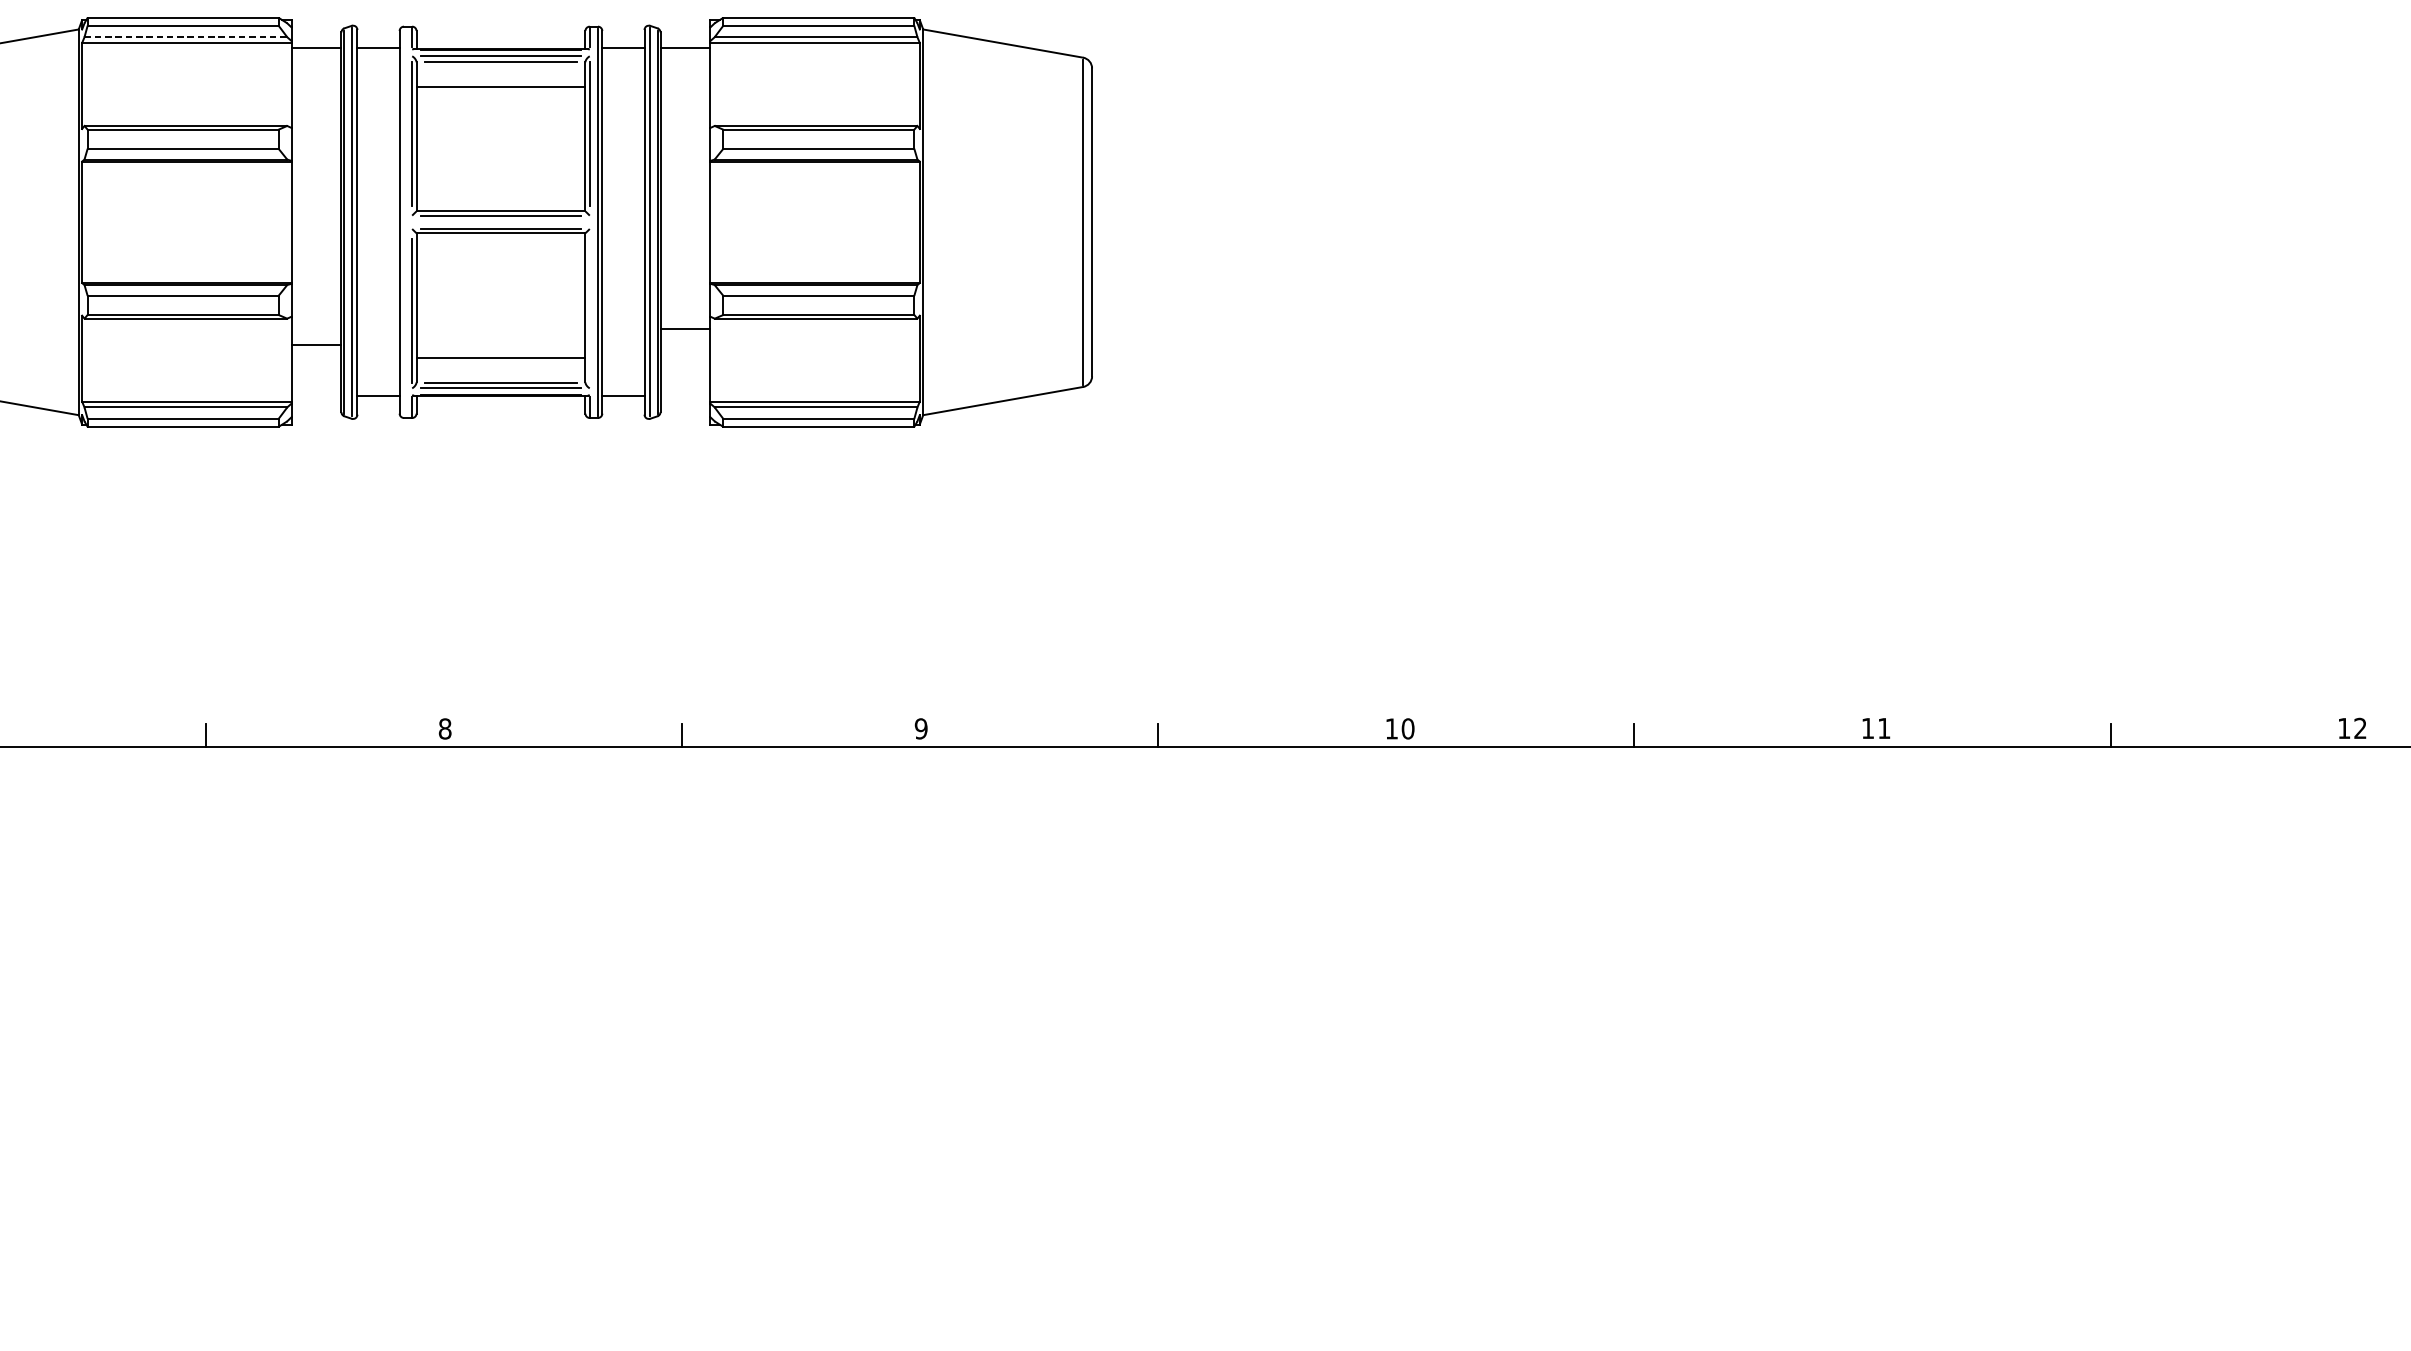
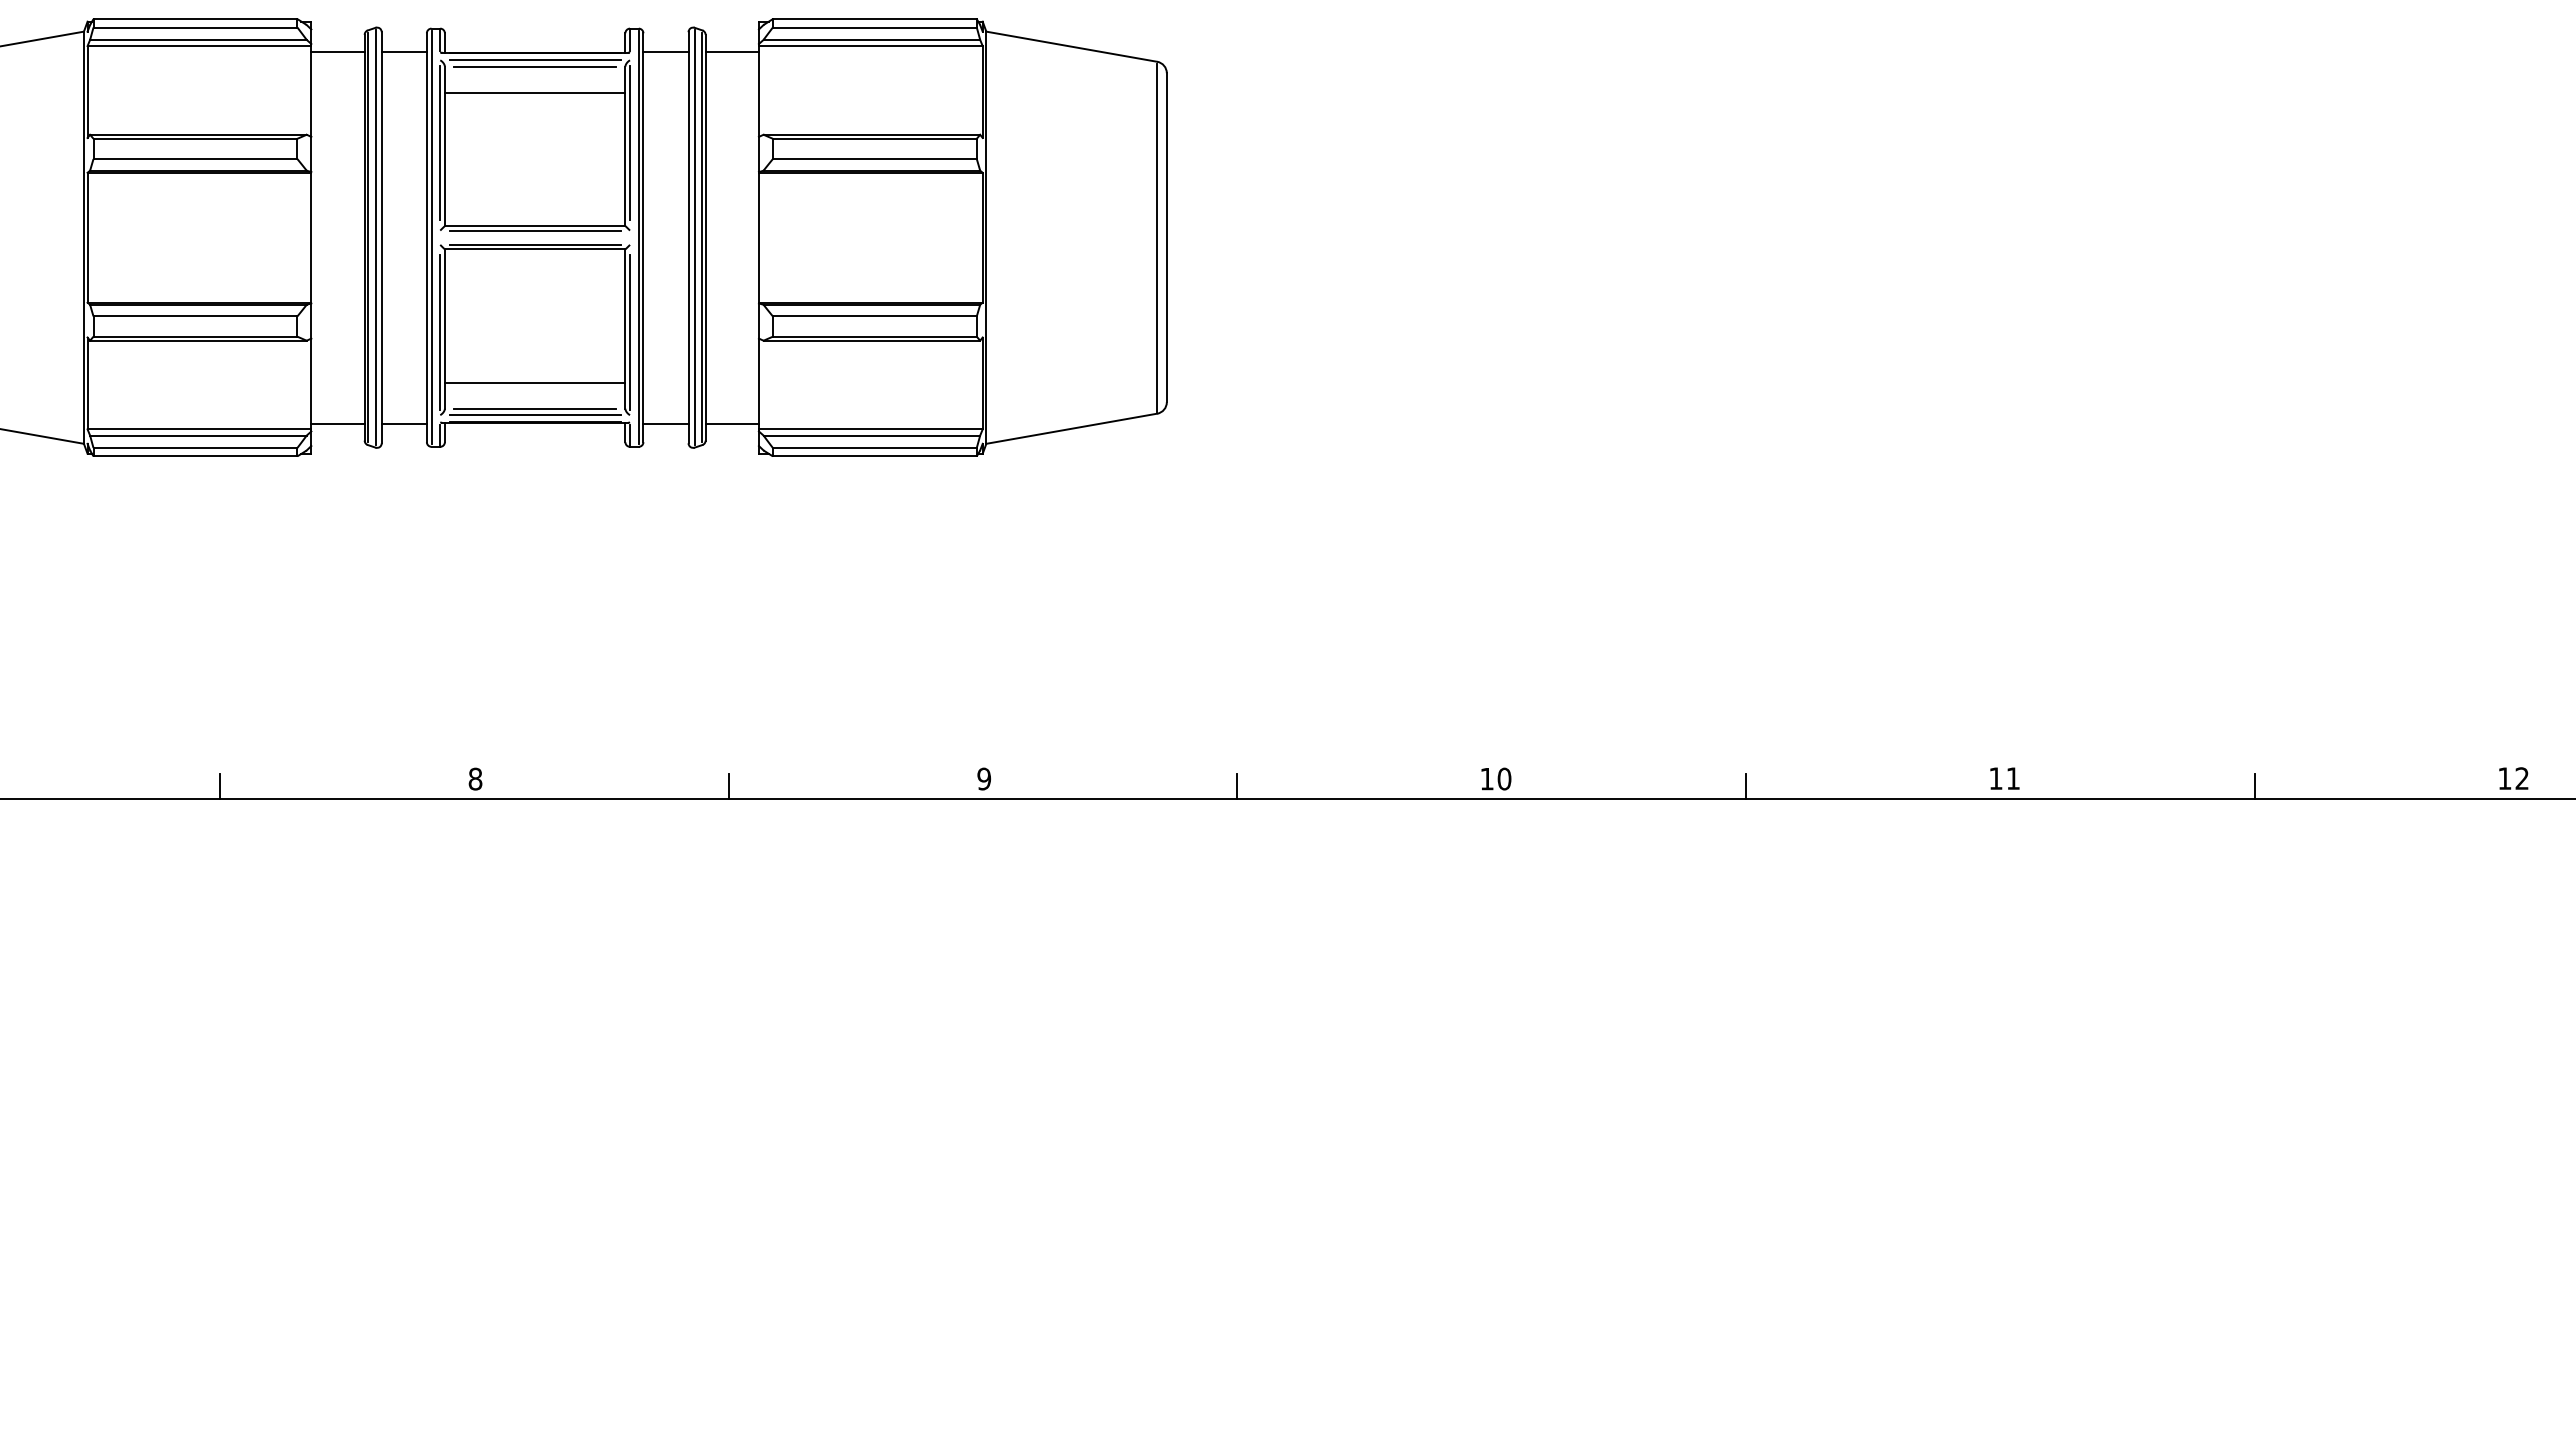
line: (185, 36) -> (198, 39), dashed -> solid
line: (403, 222) -> (431, 237), added
line: (590, 311) -> (630, 332), added
line: (684, 328) -> (731, 423), moved
line: (316, 344) -> (337, 423), moved

